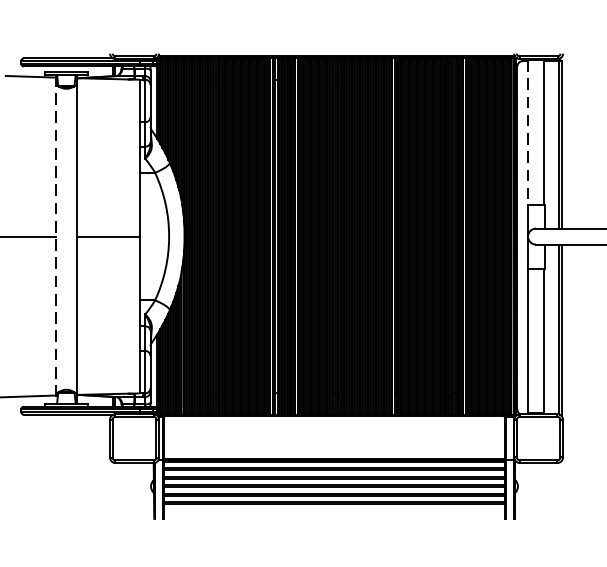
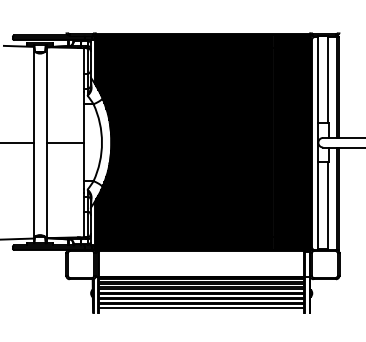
line: (528, 131) -> (318, 79), dashed -> solid
line: (55, 239) -> (33, 144), dashed -> solid
line: (334, 509) -> (201, 307), added

